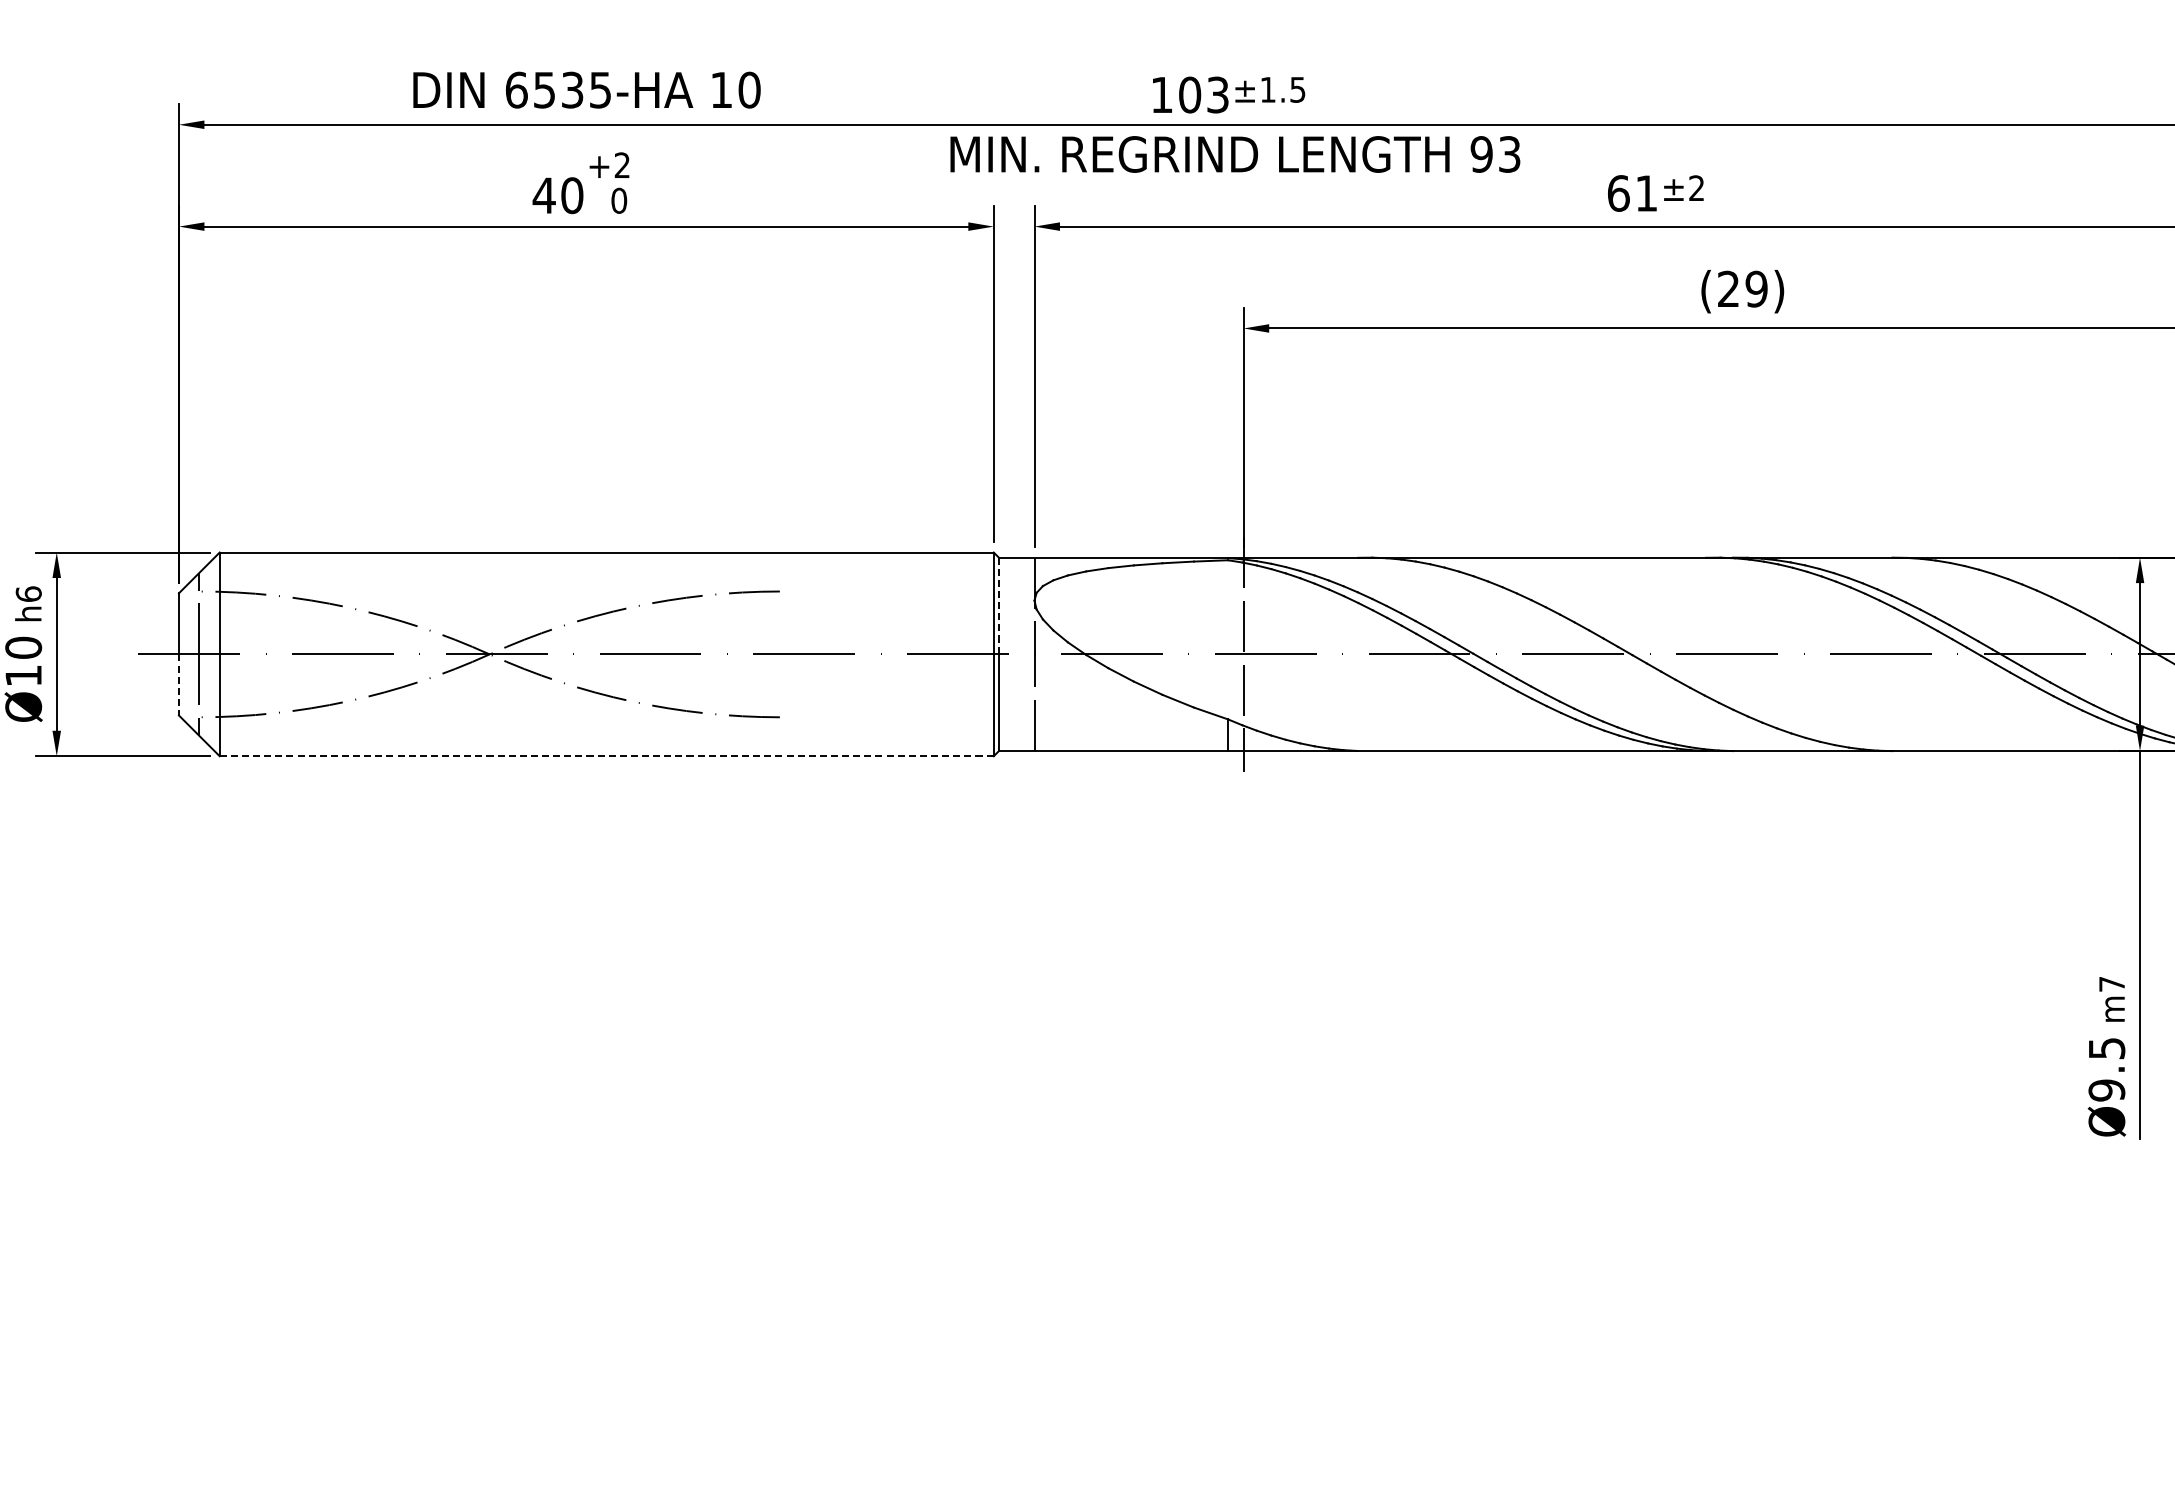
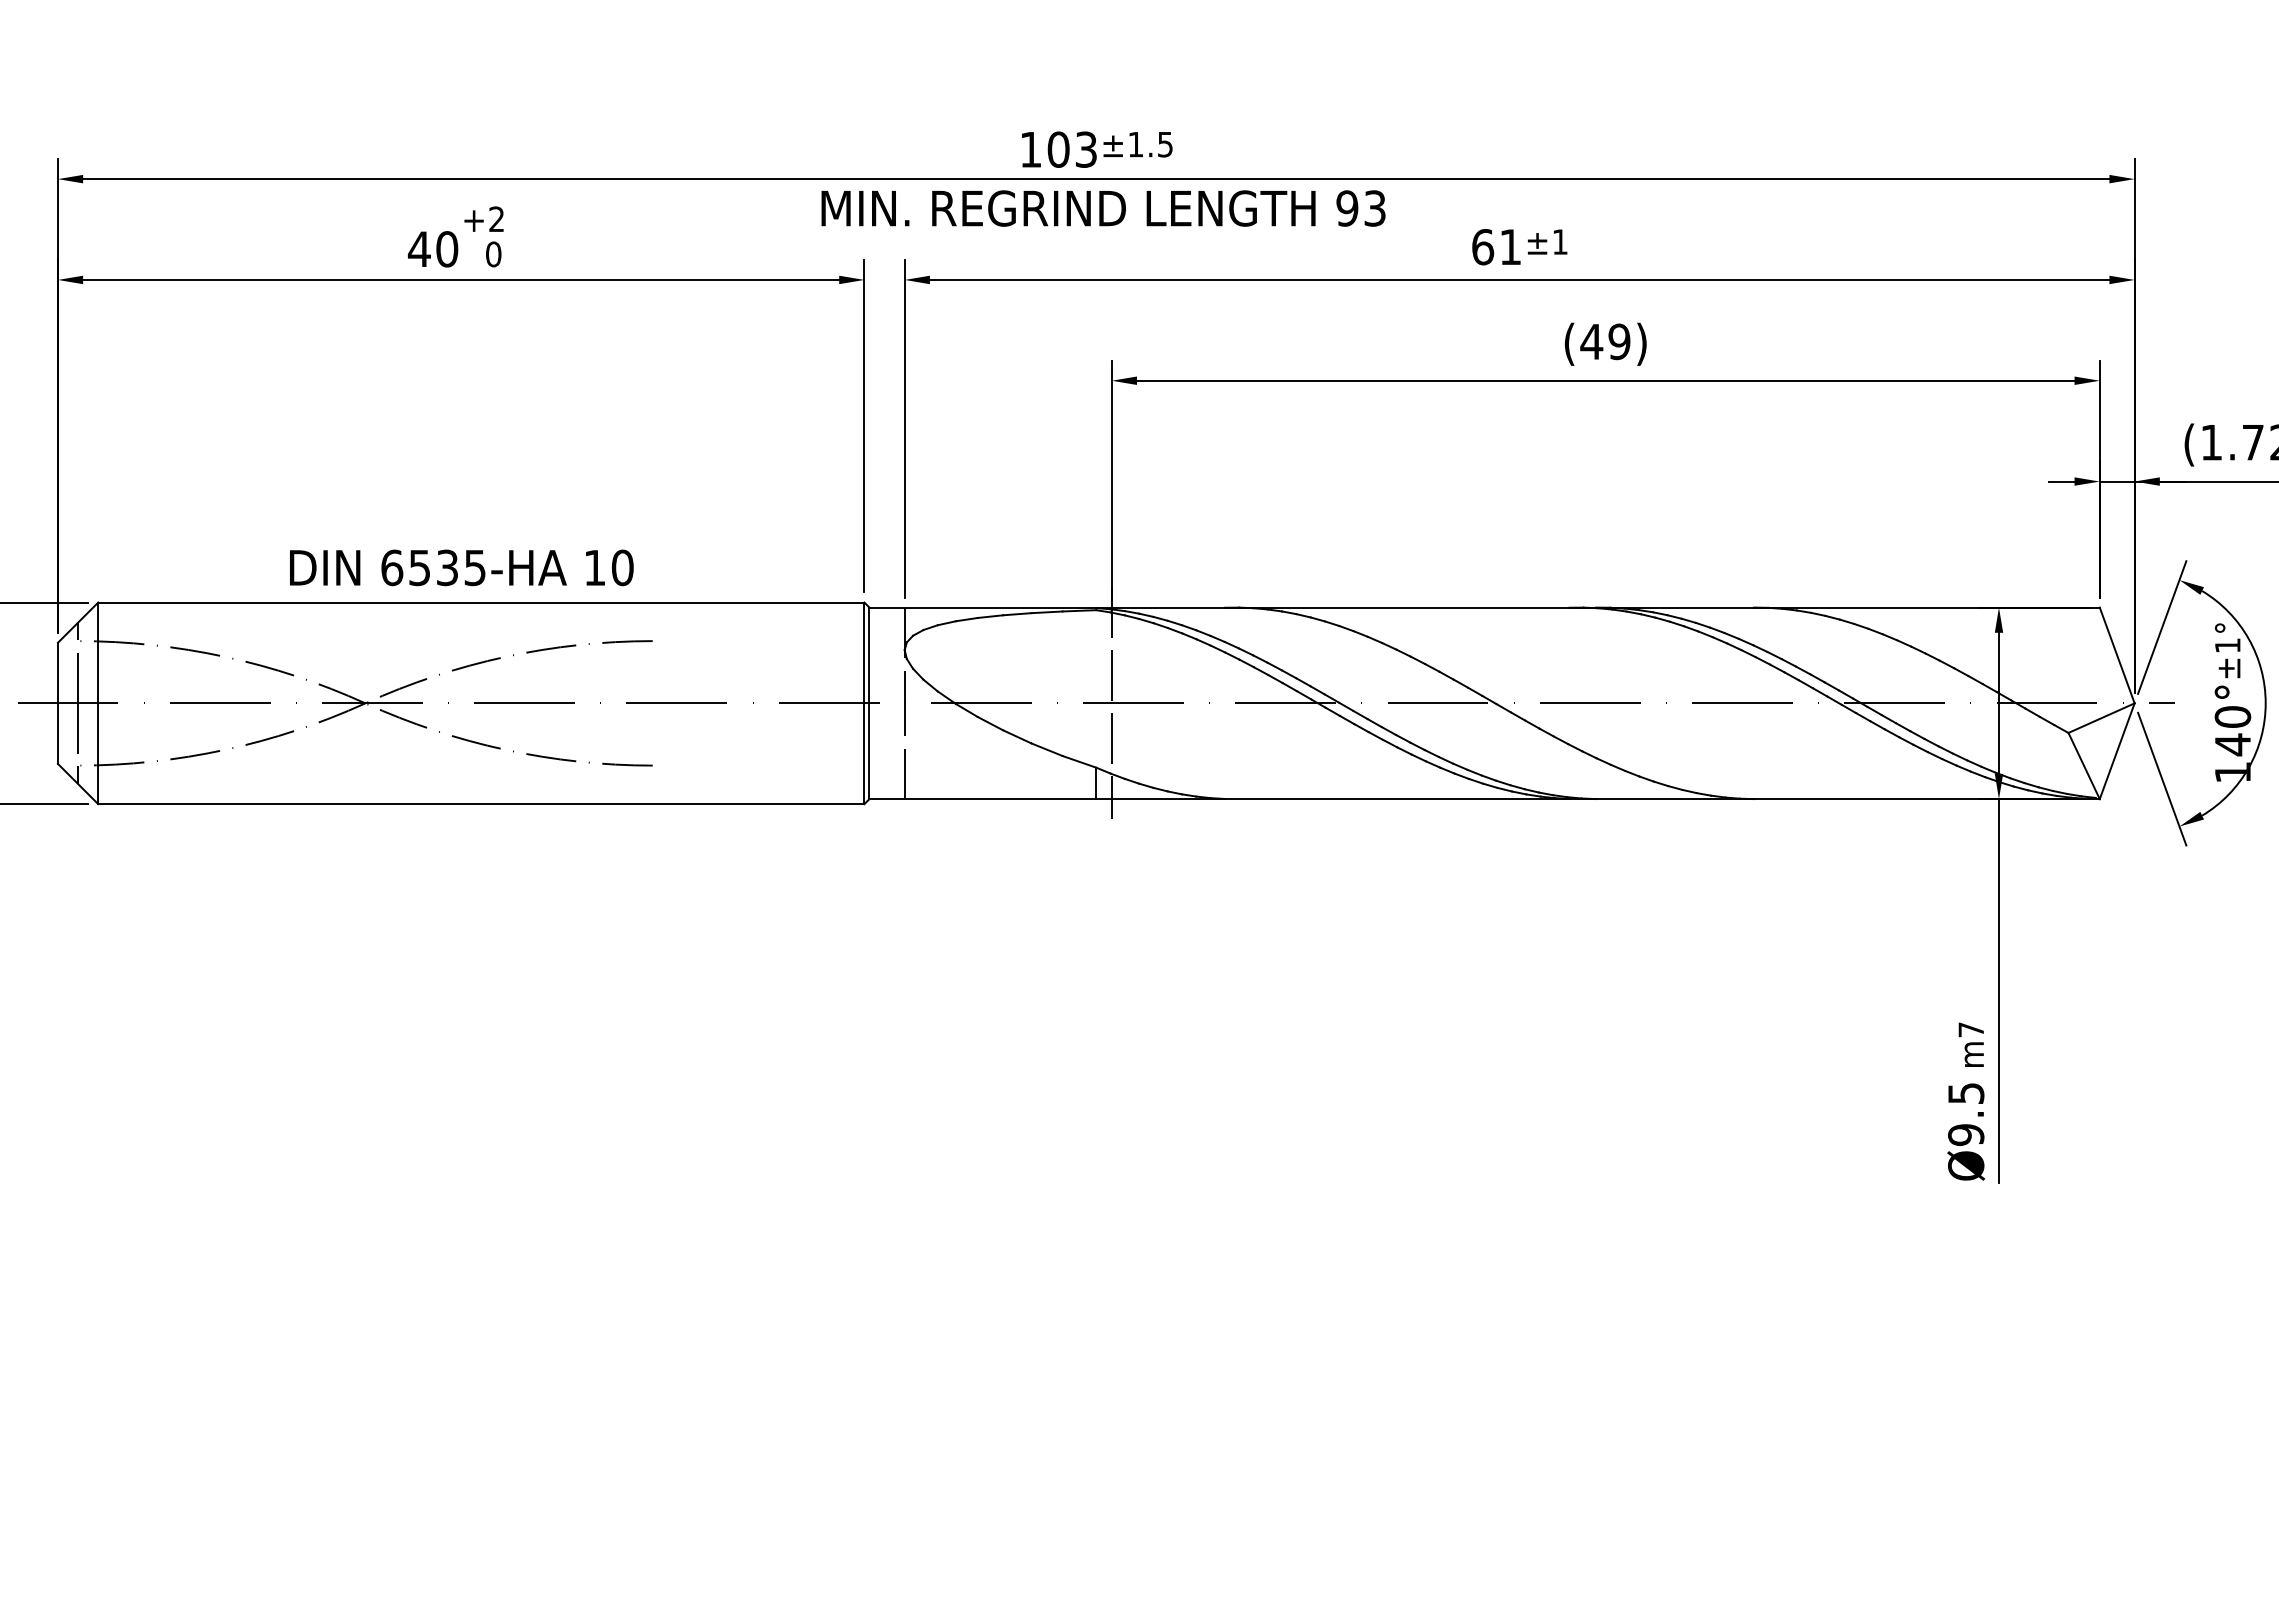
text: (586, 89) -> (461, 567), moved
text: (1696, 187) -> (1559, 241), ±2 -> ±1
text: (1728, 288) -> (1591, 341), (29) -> (49)
line: (998, 606) -> (869, 655), dashed -> solid
line: (178, 685) -> (57, 734), dashed -> solid
line: (606, 756) -> (481, 804), dashed -> solid

